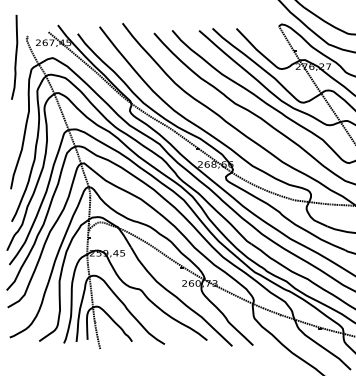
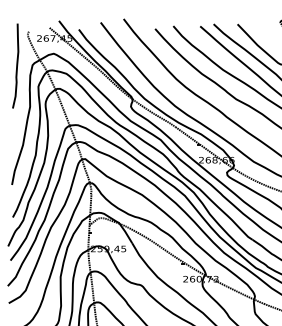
curve: (15, 56) -> (16, 65), moved

